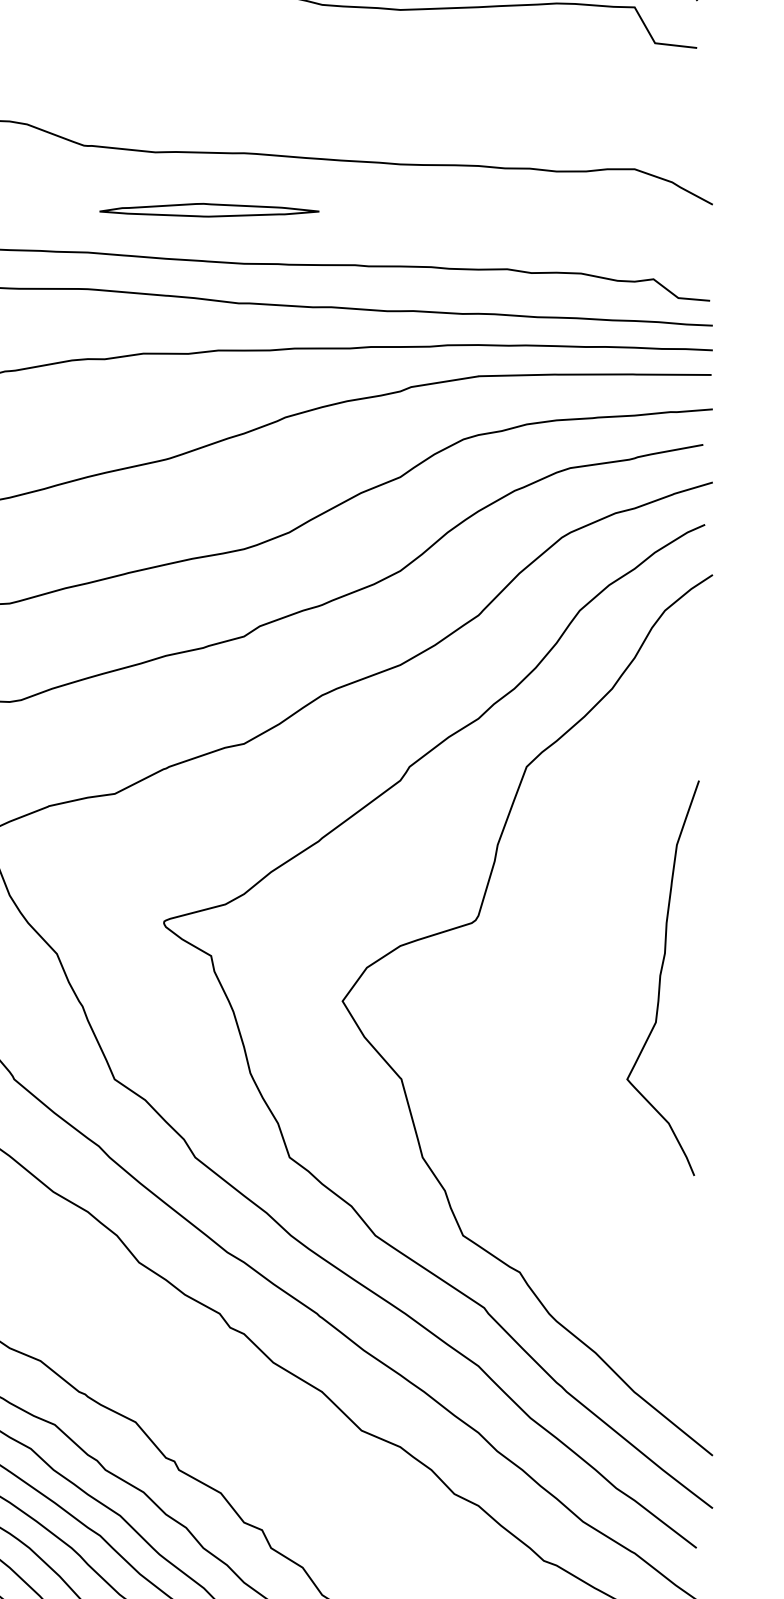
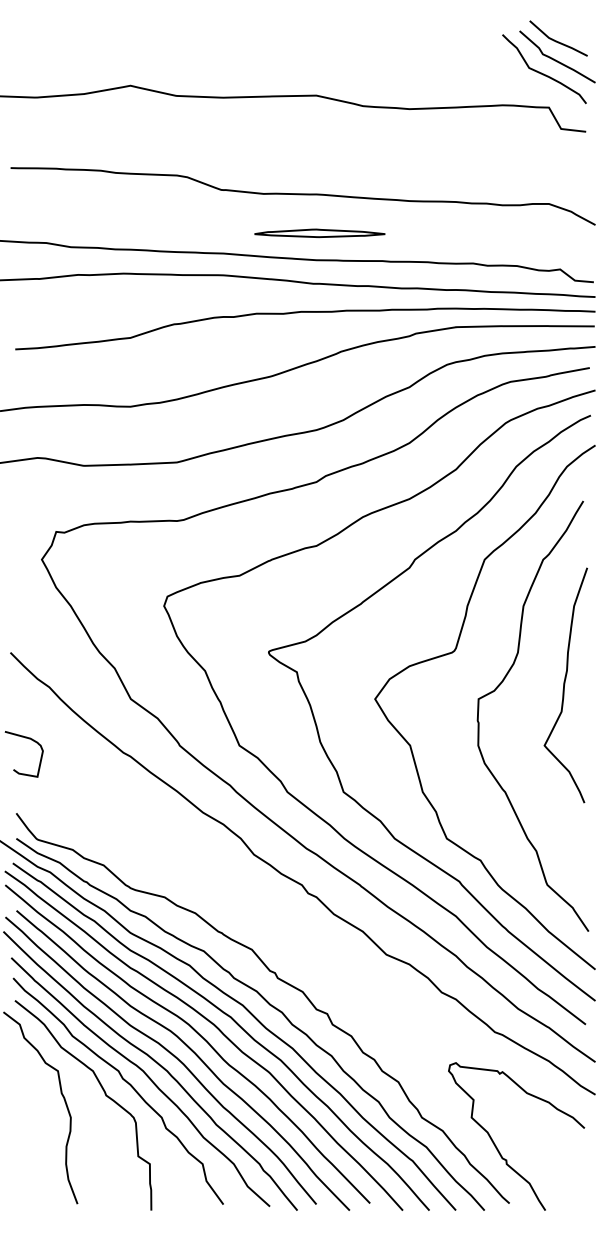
part: (208, 210) -> (319, 233), moved
curve: (554, 976) -> (501, 684), added

